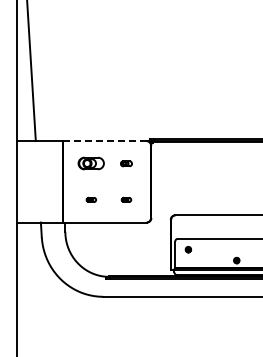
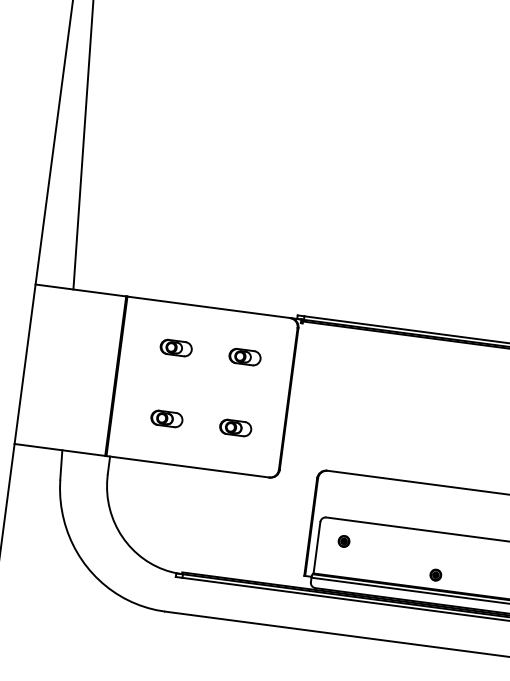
line: (105, 141) -> (209, 308), dashed -> solid
part: (91, 163) -> (176, 347), size x0.62
part: (126, 163) -> (245, 356), size x1.43
part: (91, 199) -> (167, 418), size x1.67
part: (126, 199) -> (235, 427), size x1.67

